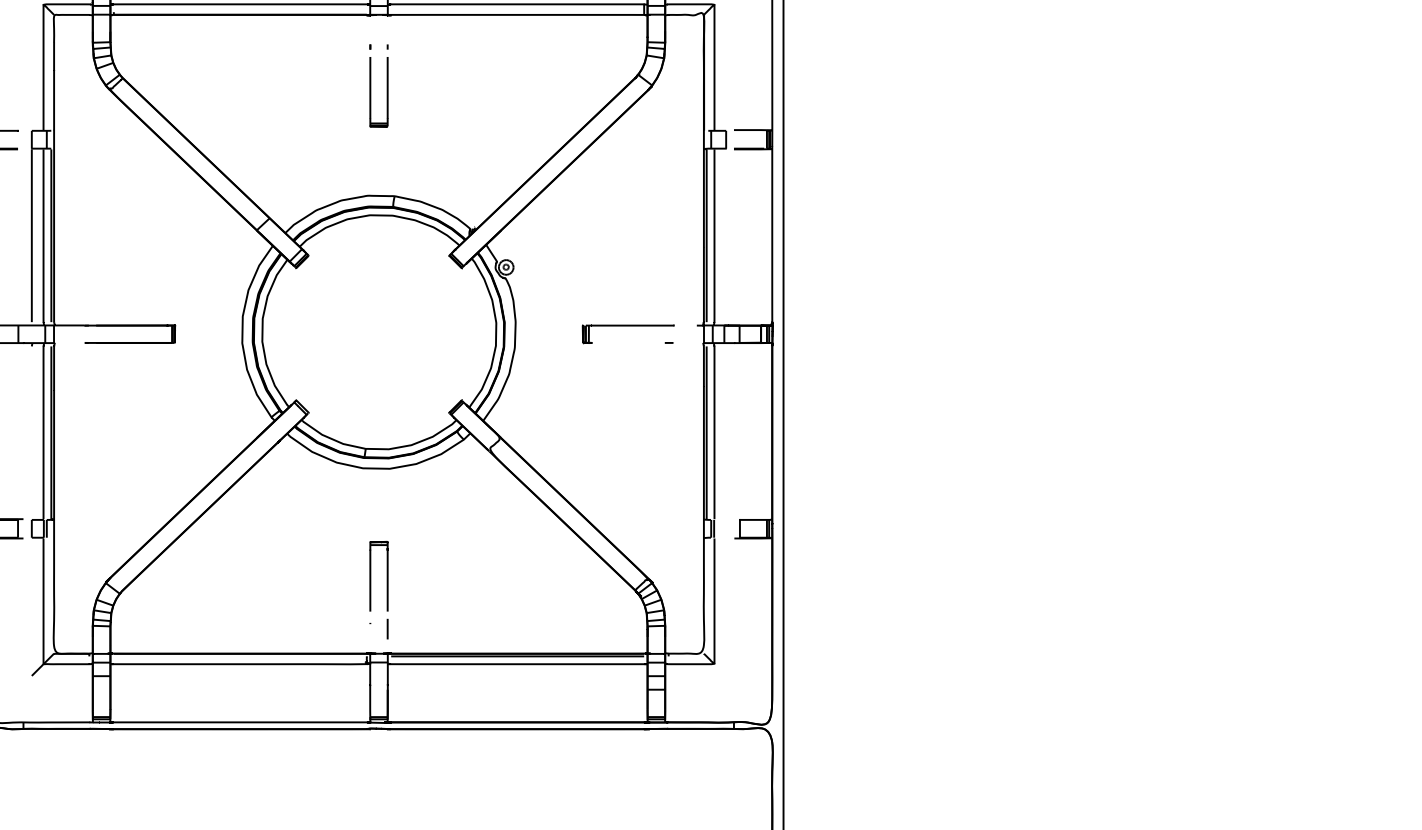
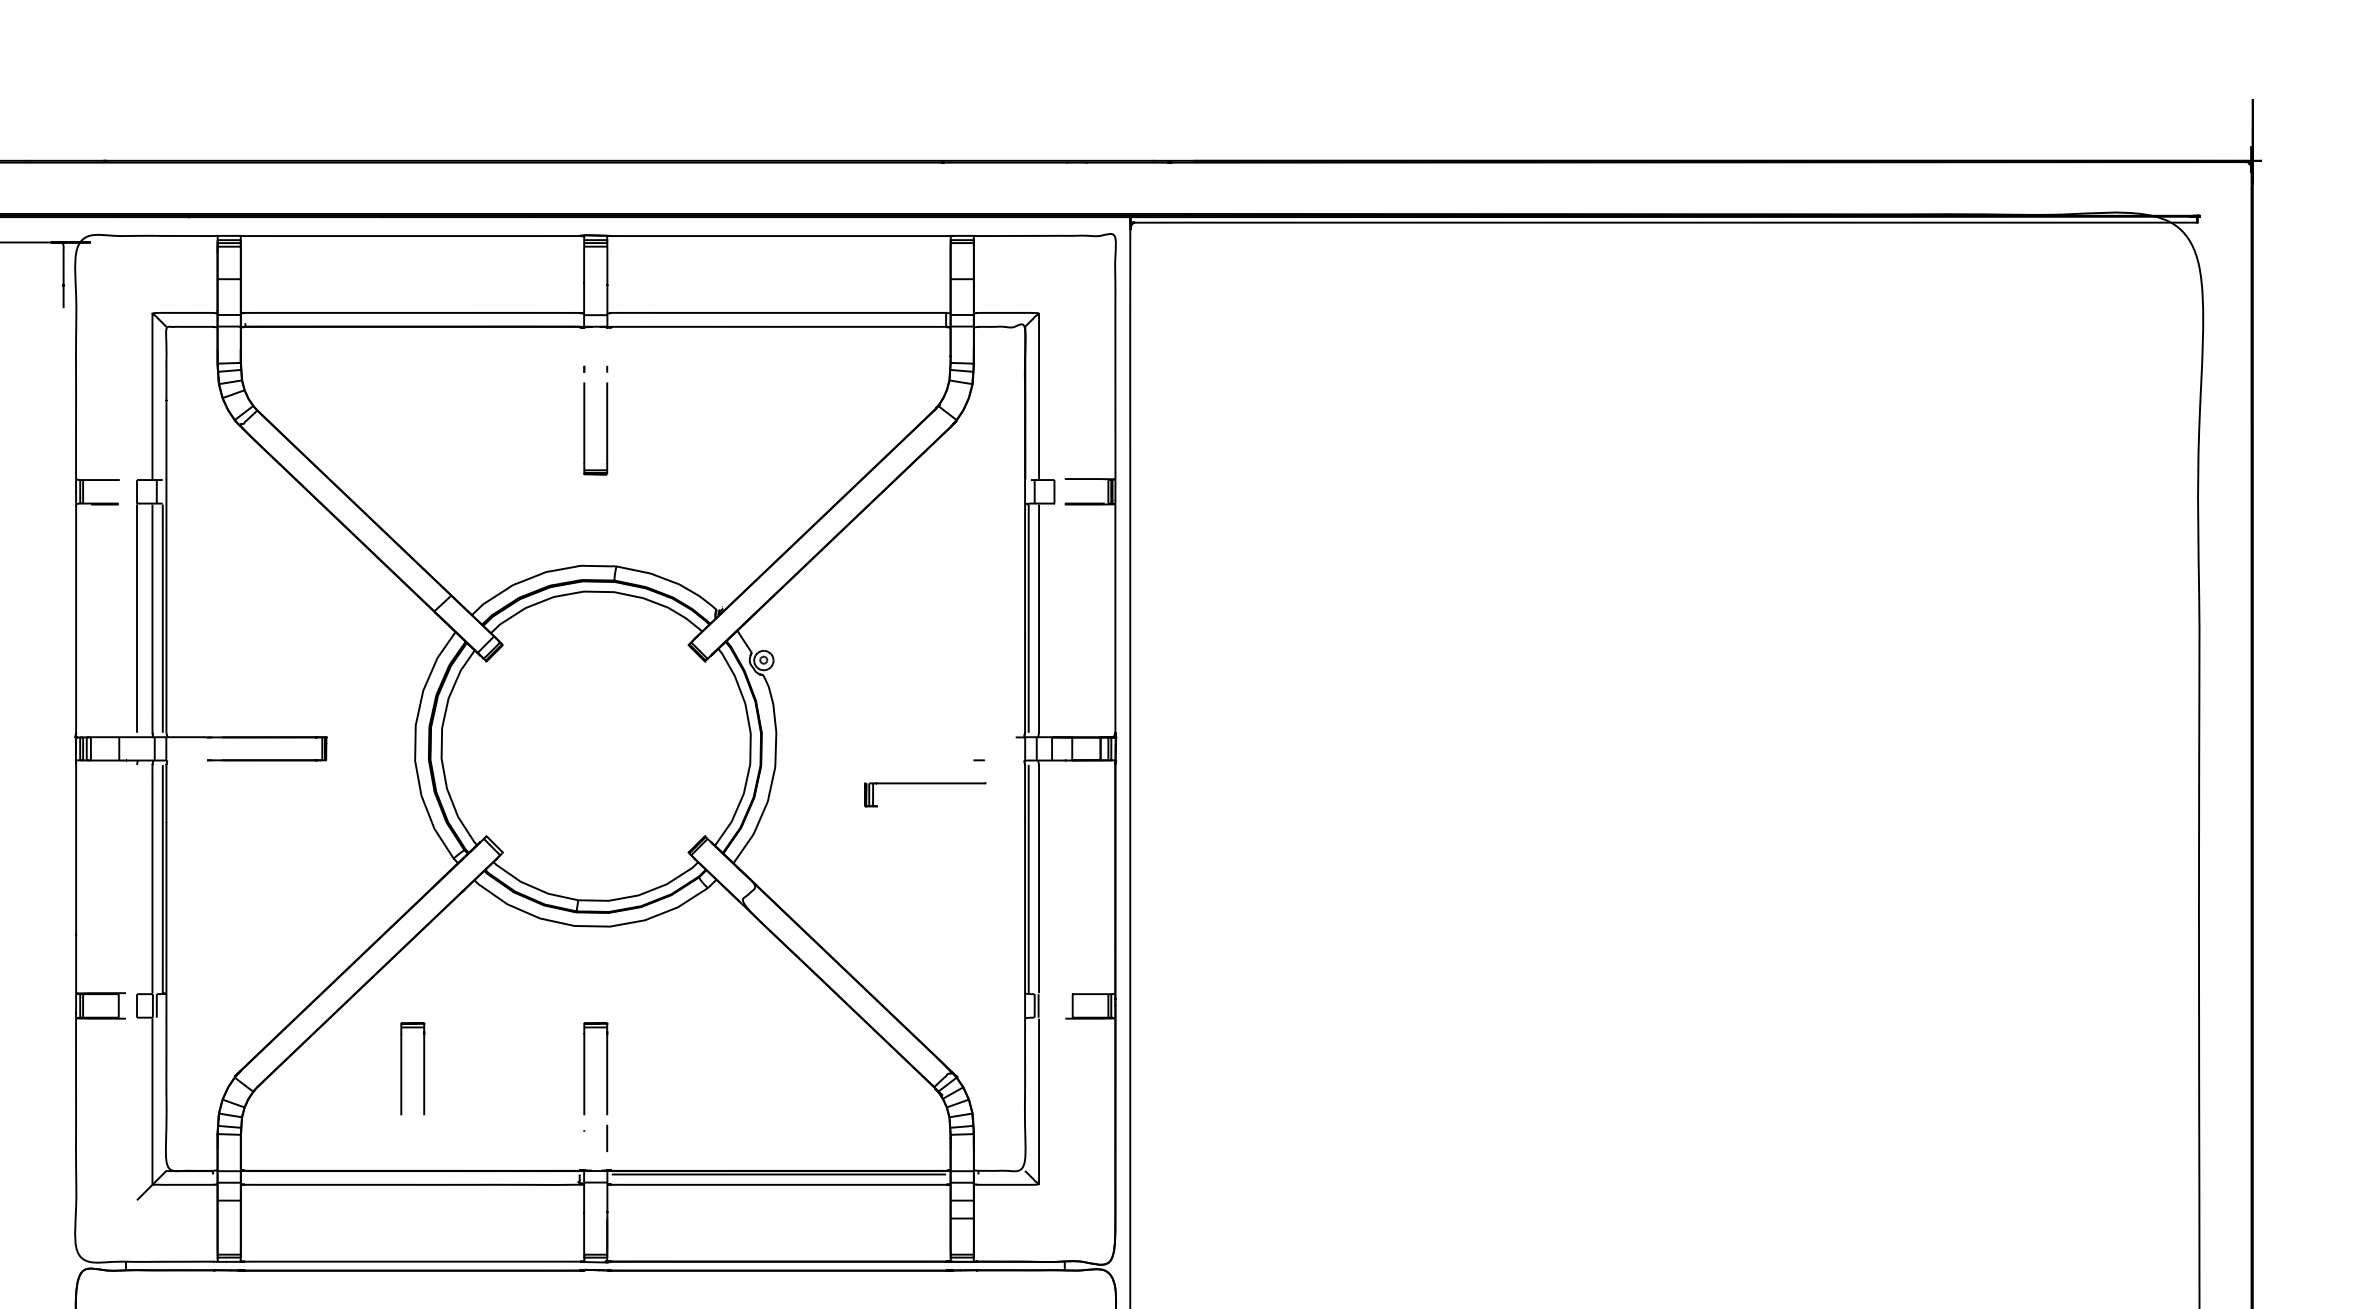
part: (628, 326) -> (925, 784), moved
part: (232, 576) -> (402, 1068), added

